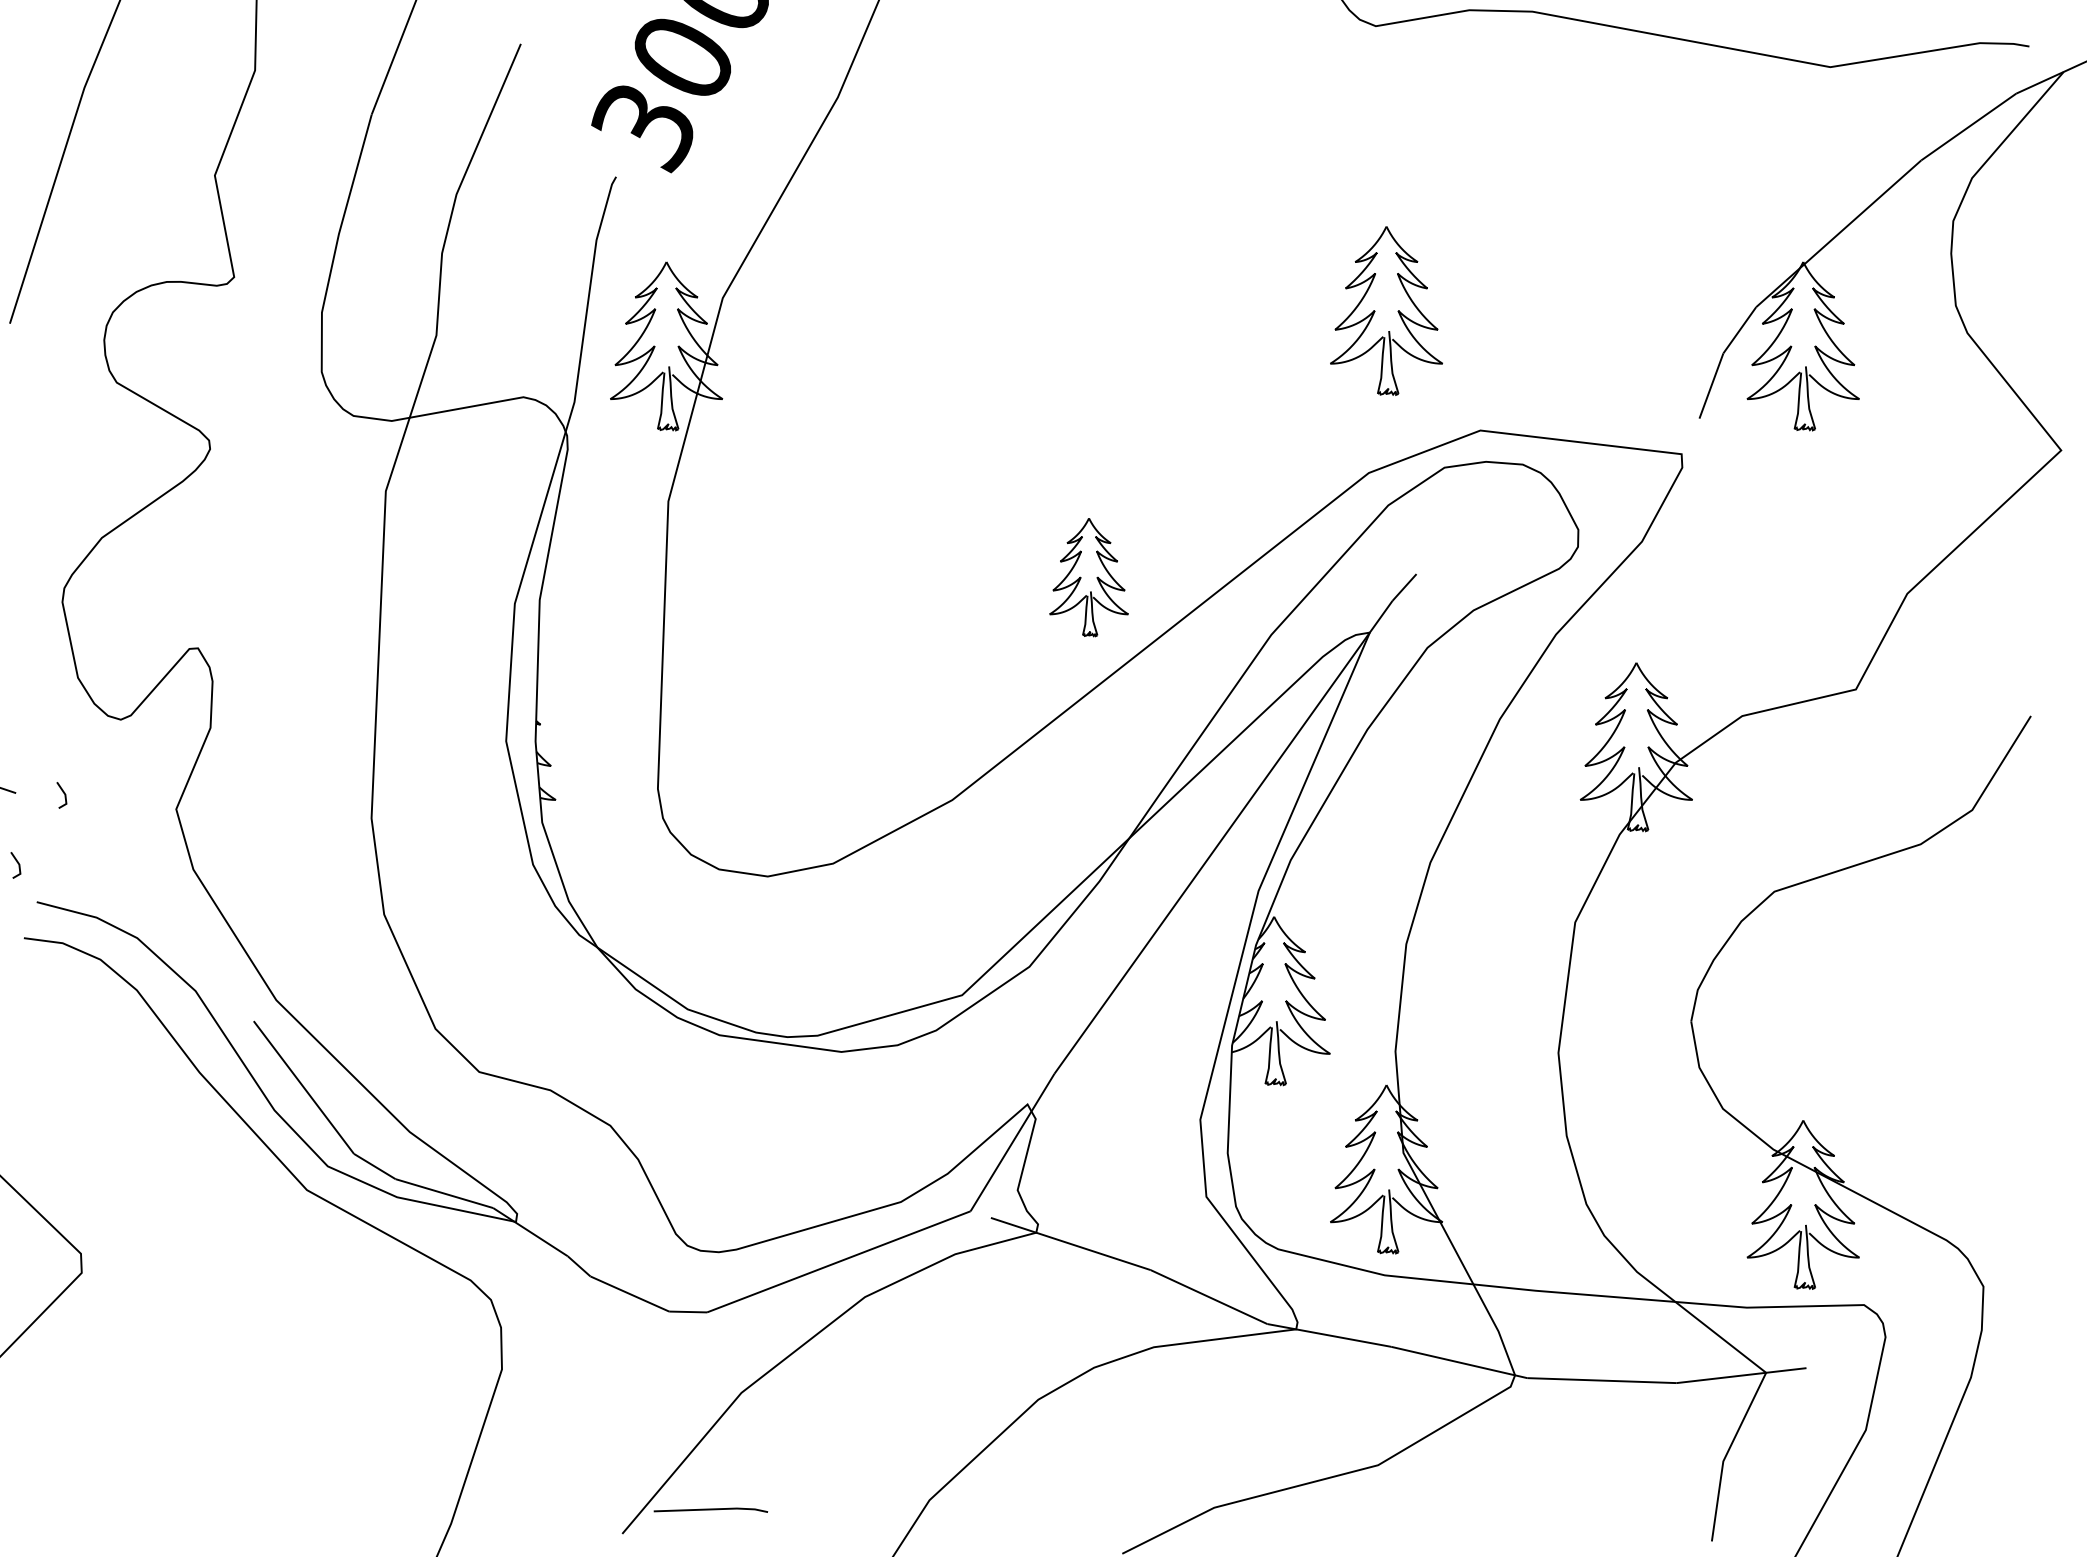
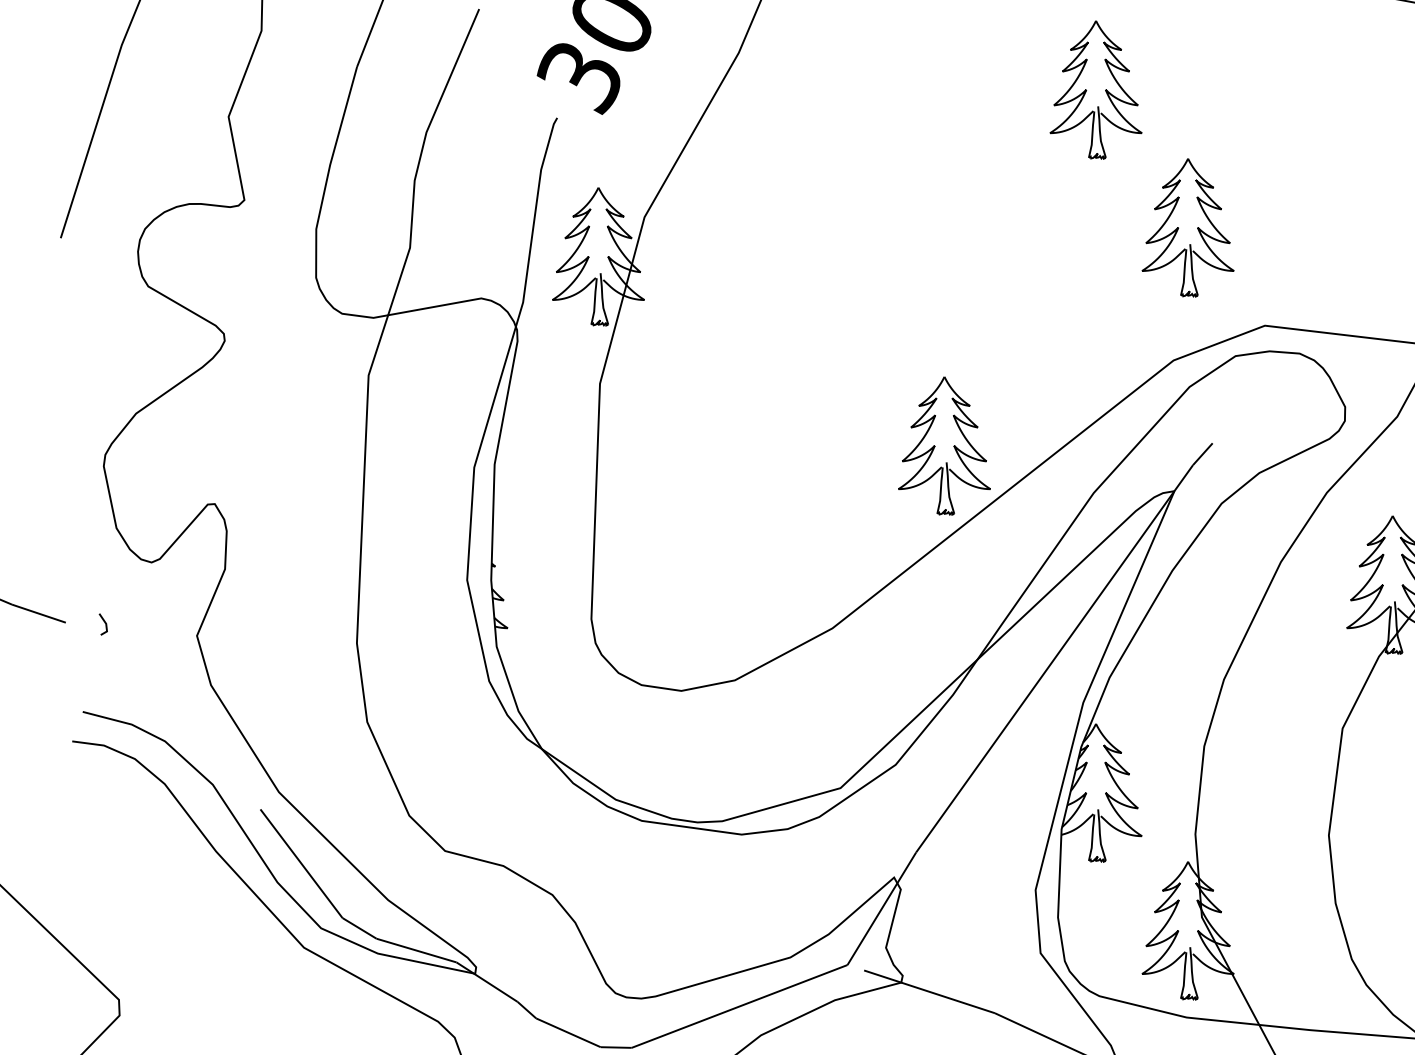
part: (1273, 142) -> (1095, 89), added
part: (1088, 577) -> (944, 446), size x1.43
line: (17, 863) -> (66, 680), removed

